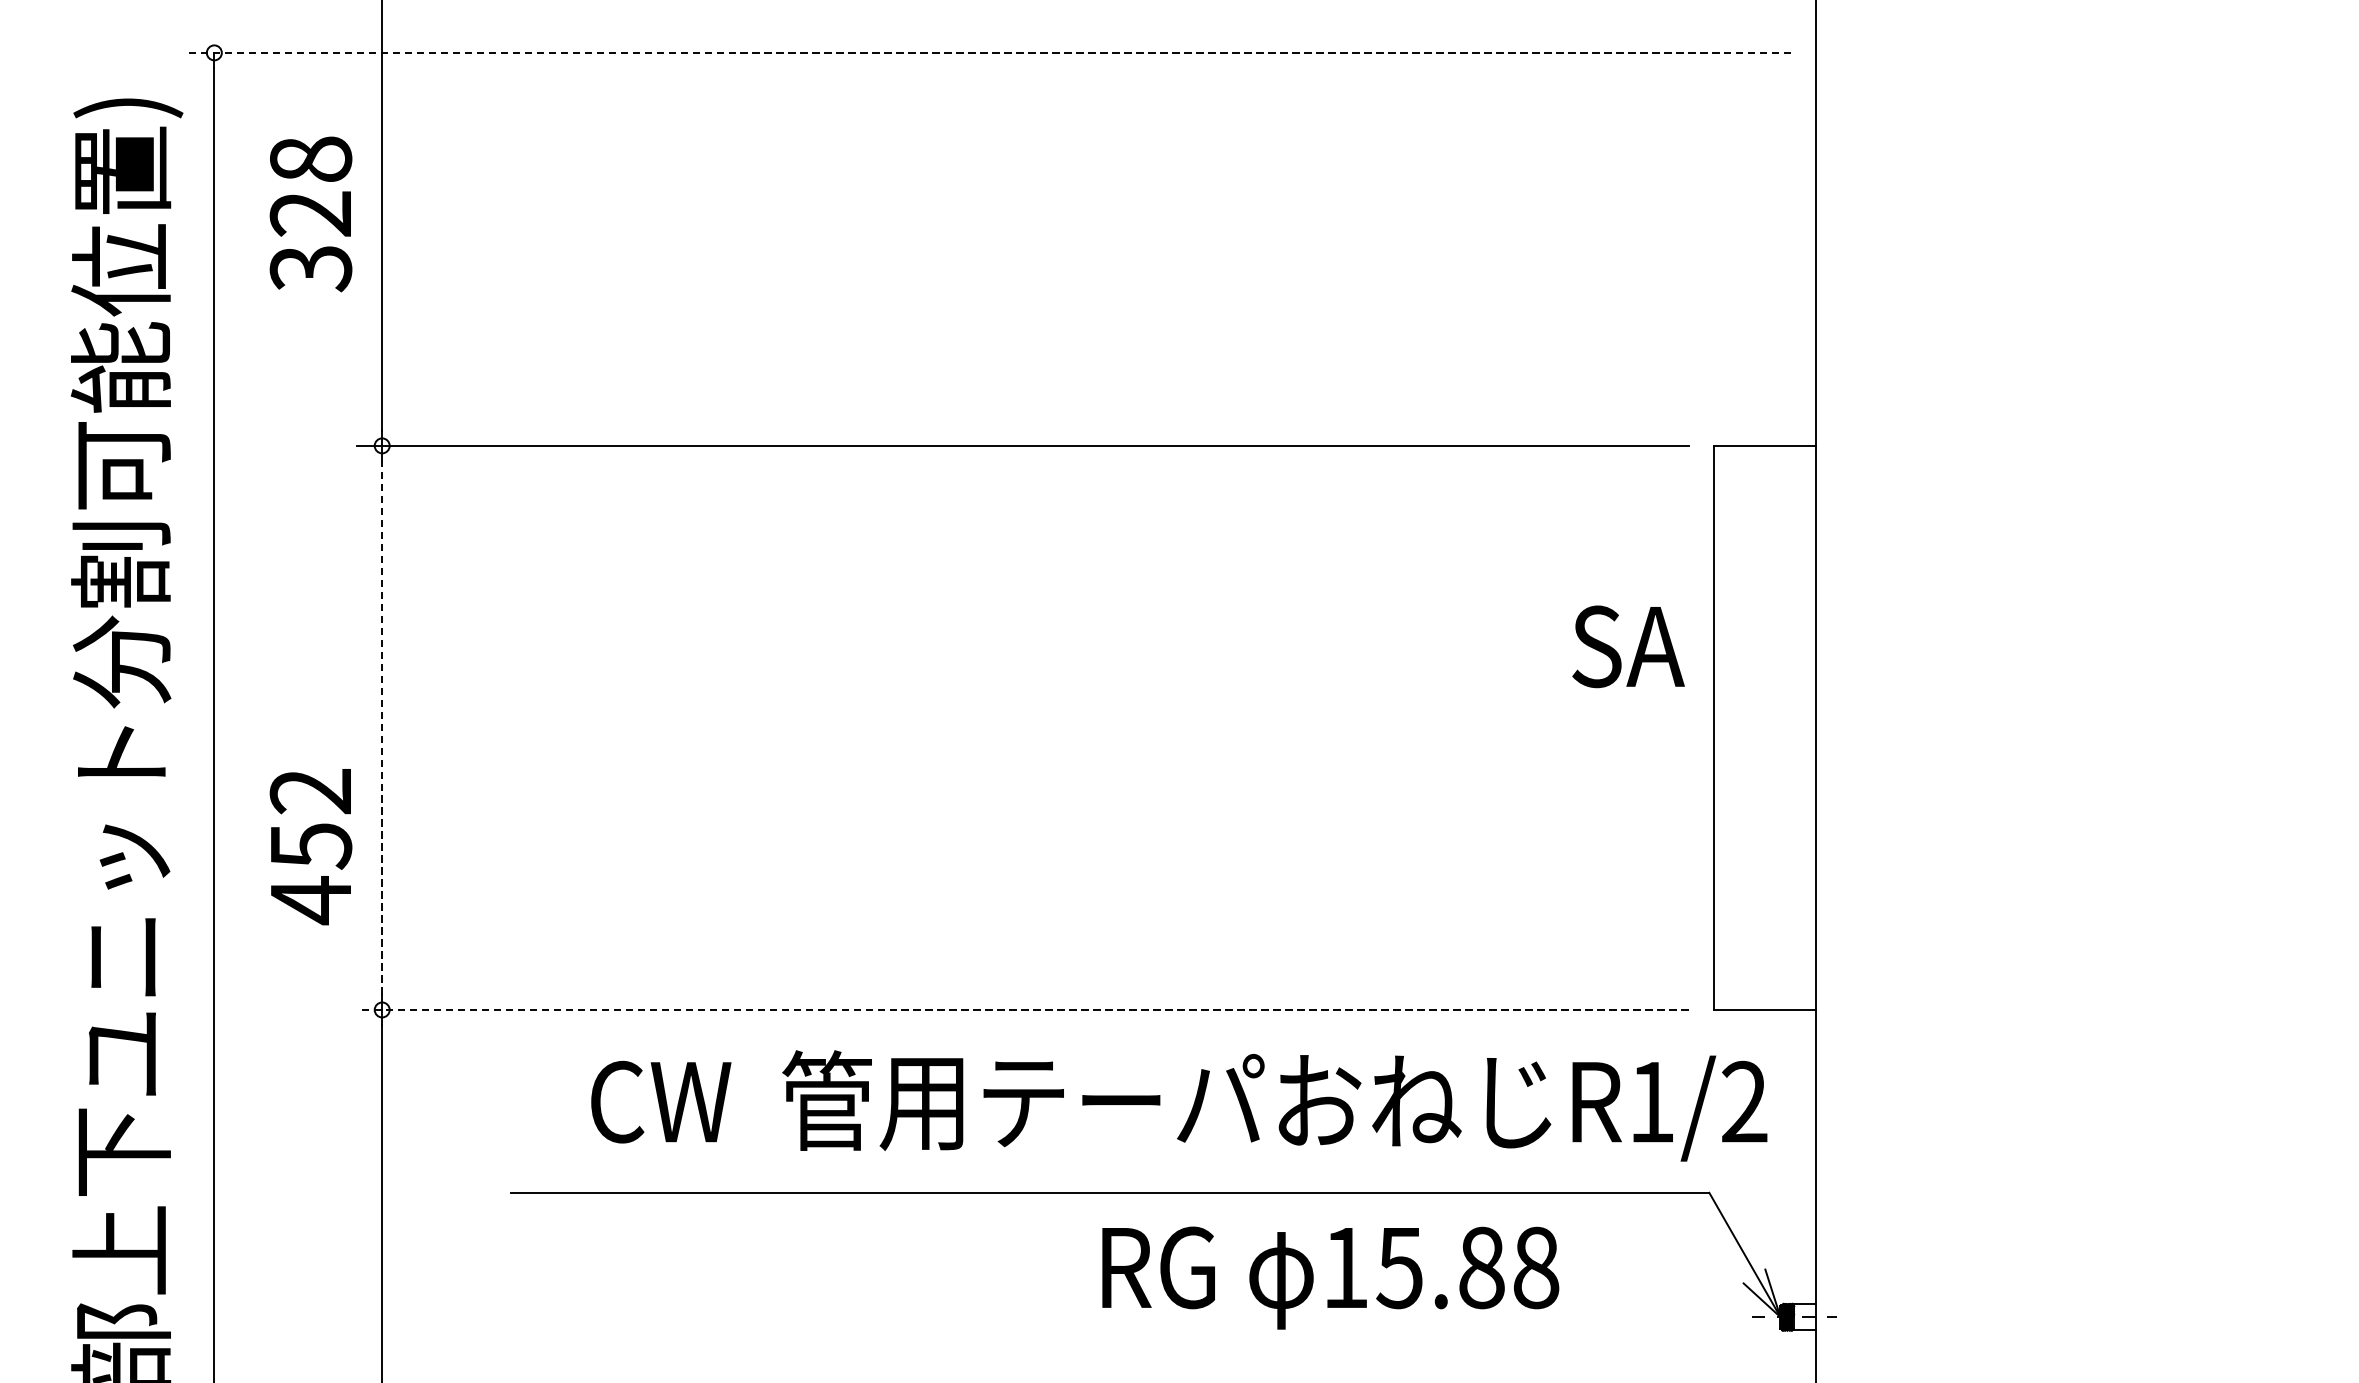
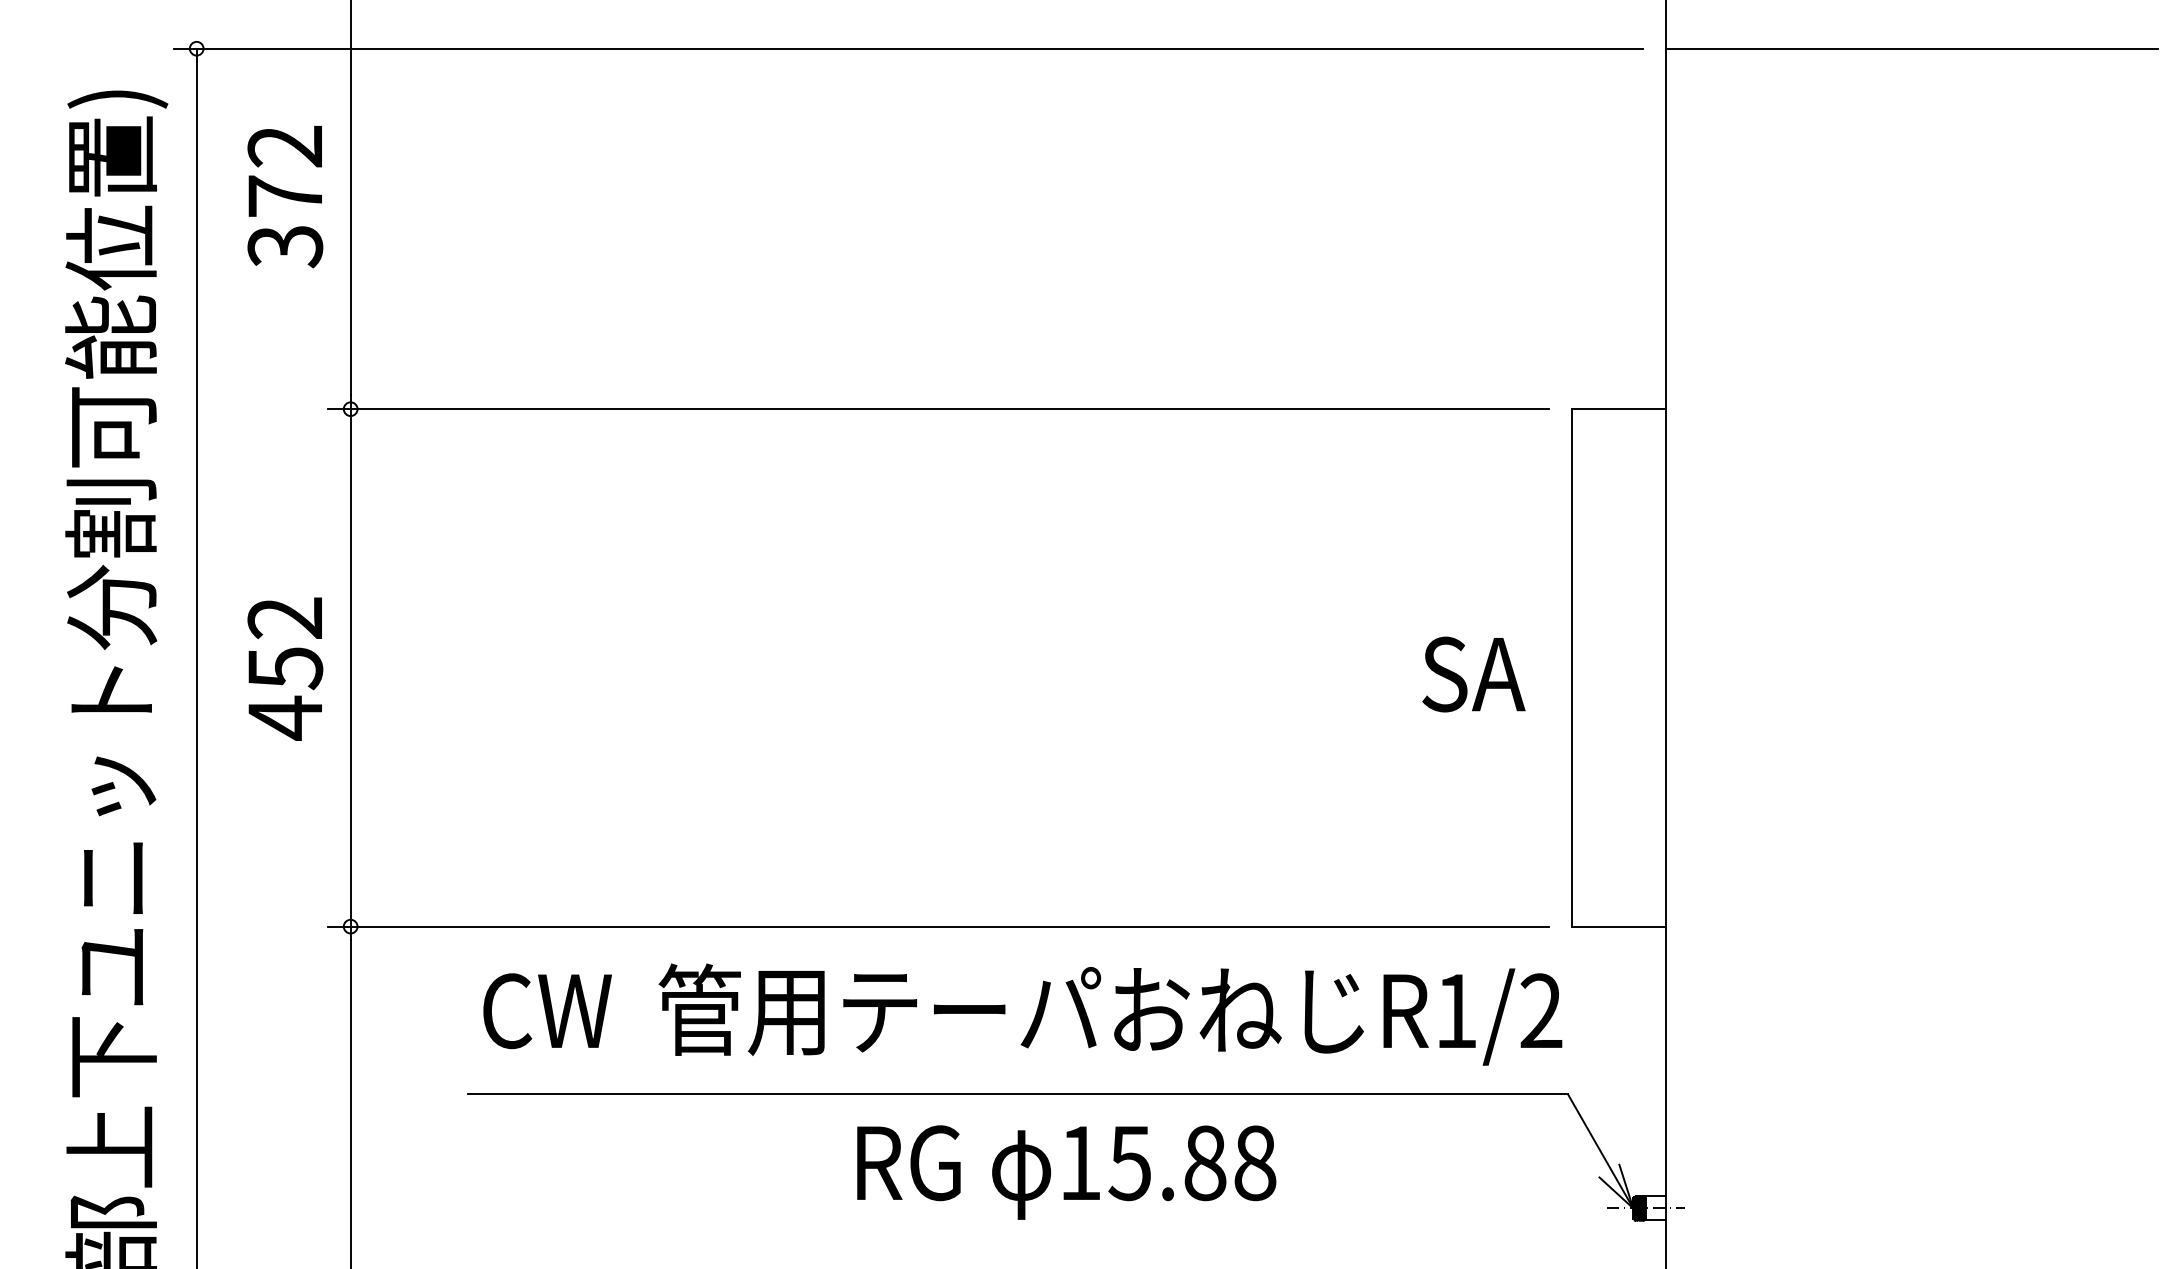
line: (990, 52) -> (908, 48), dashed -> solid
line: (2084, 52) -> (1912, 48), added
text: (311, 186) -> (285, 171), 328 -> 372
text: (1628, 646) -> (1473, 674), moved
line: (382, 727) -> (350, 667), dashed -> solid
text: (311, 846) -> (285, 668), moved
line: (1023, 1009) -> (938, 926), dashed -> solid
text: (1178, 1105) -> (1022, 1014), moved
text: (1330, 1278) -> (1066, 1172), moved

